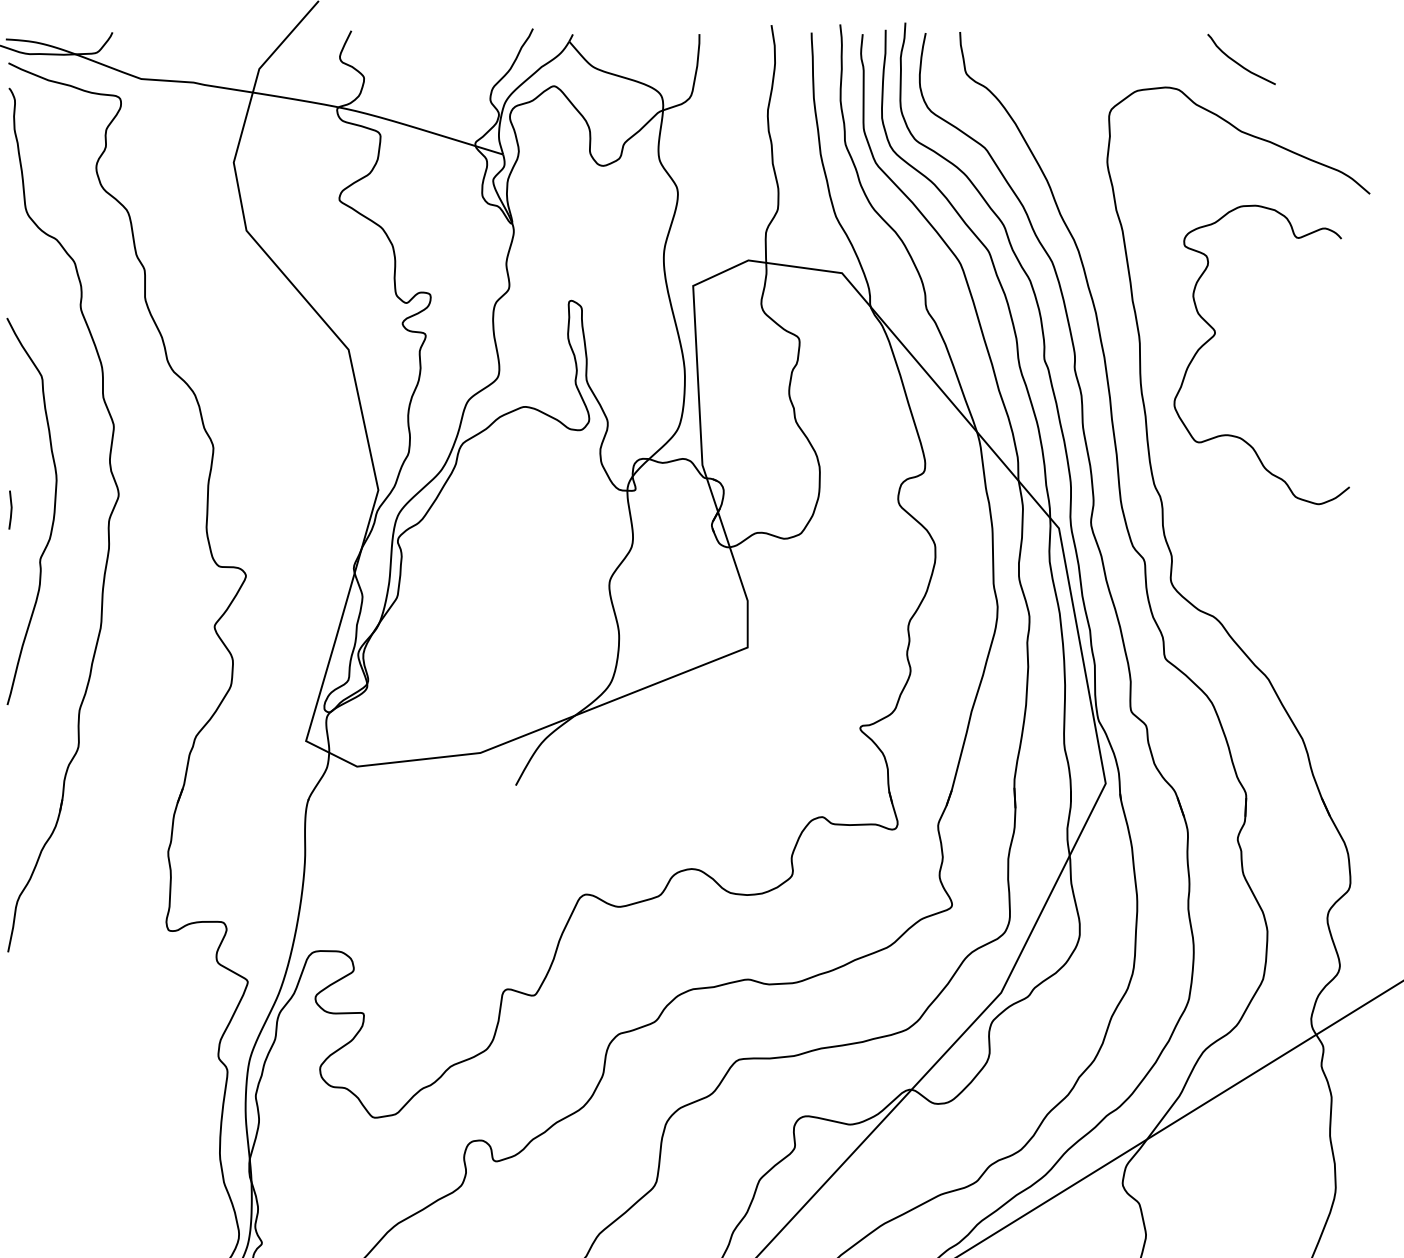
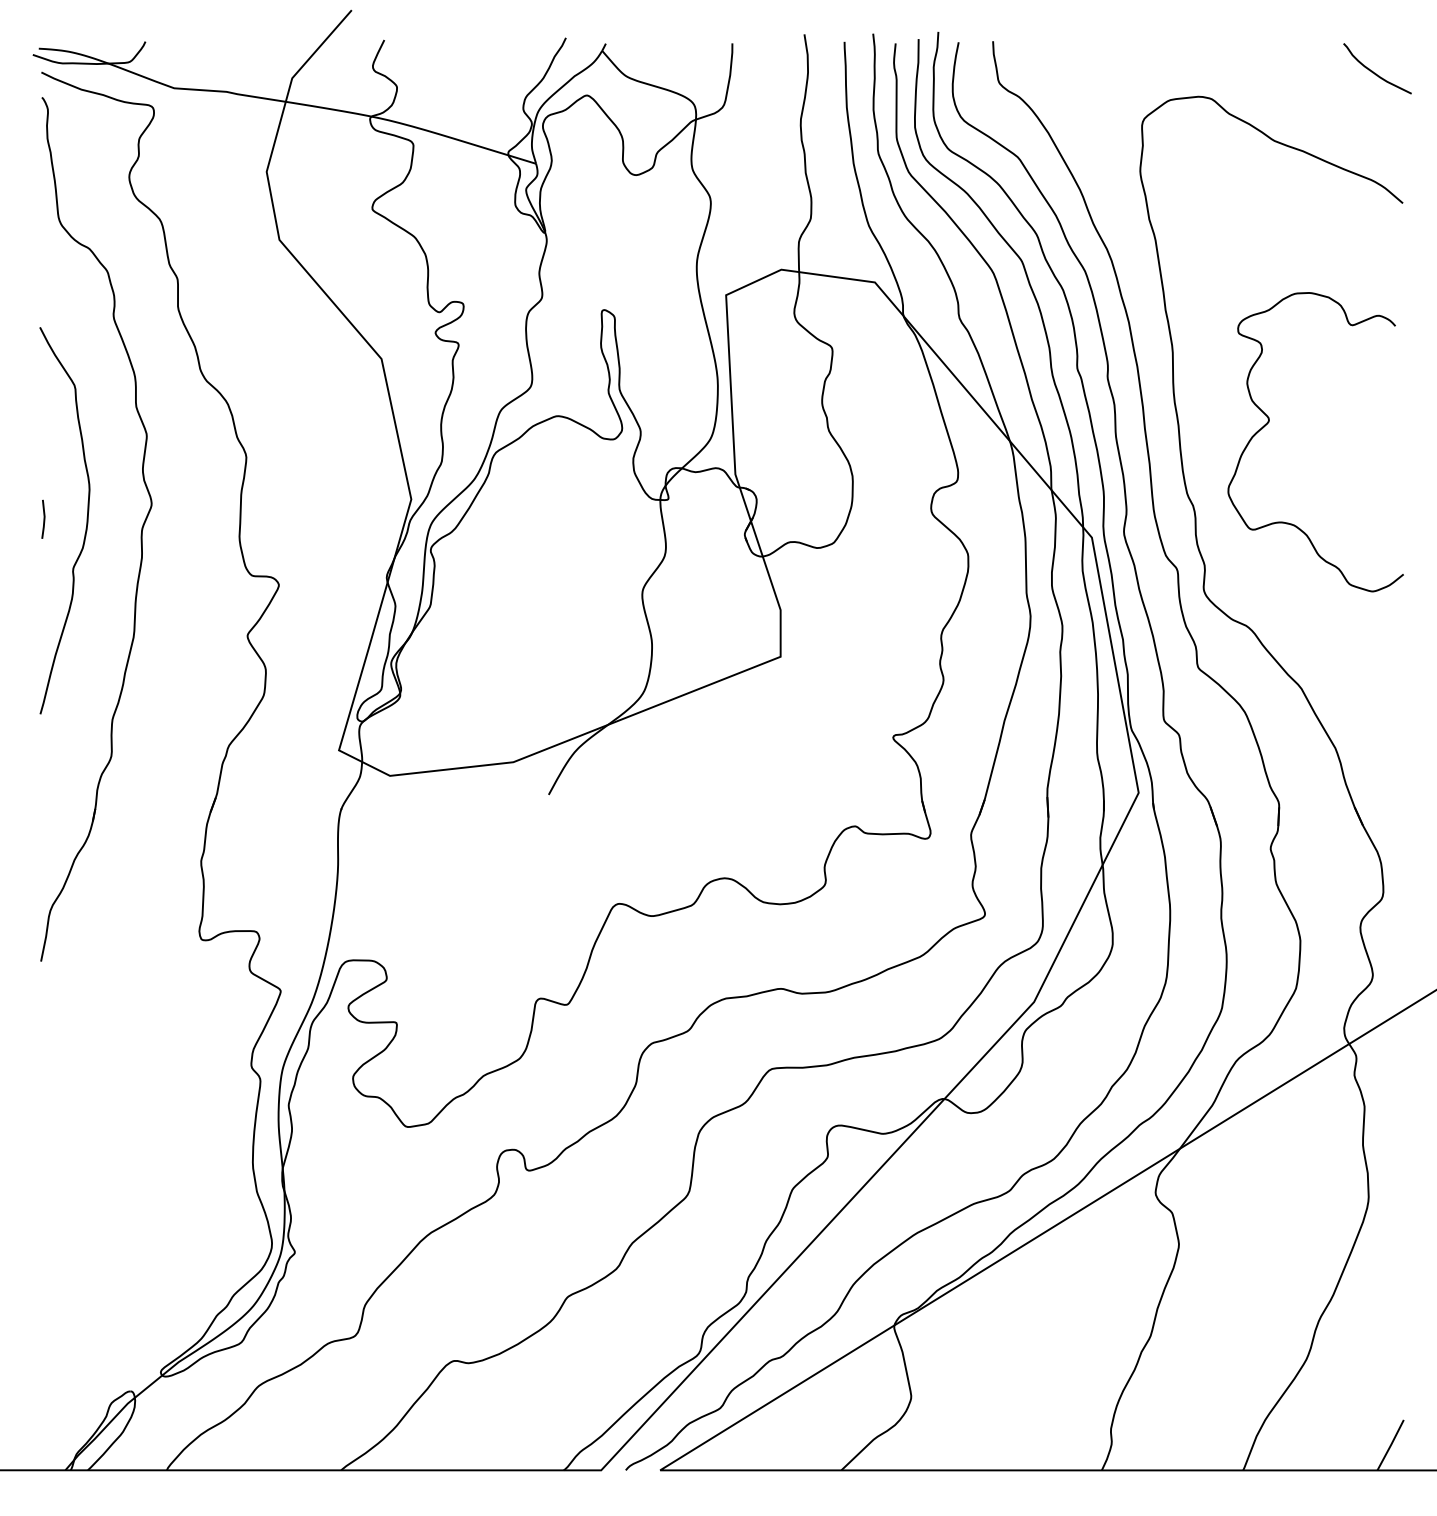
curve: (1239, 63) -> (1375, 72), moved
curve: (1215, 335) -> (1269, 422), moved

